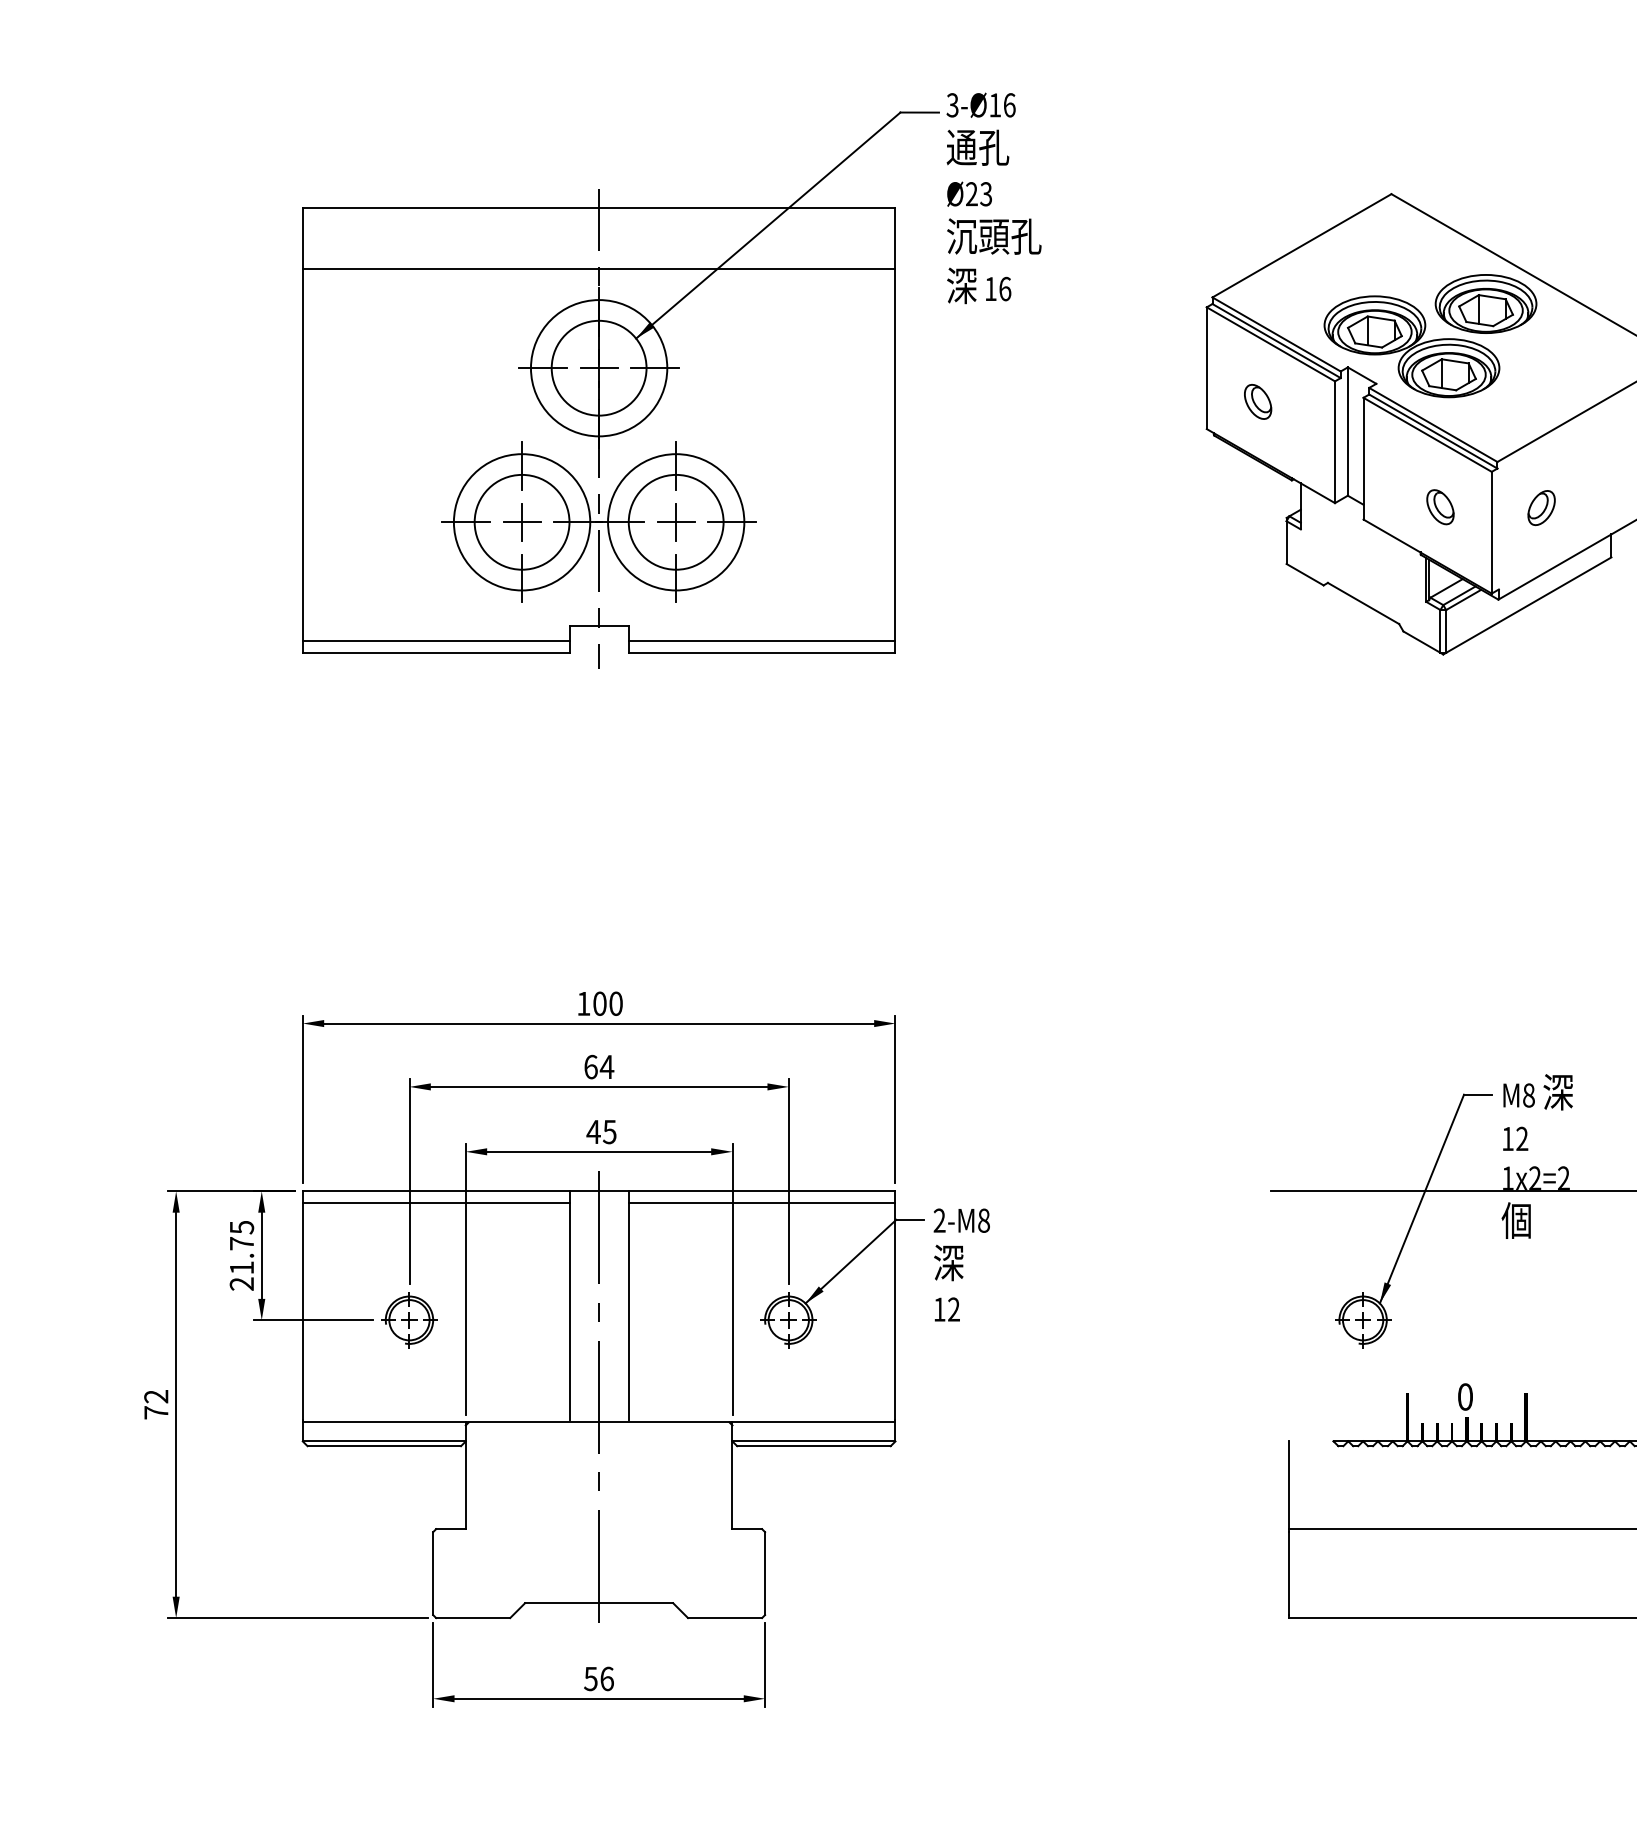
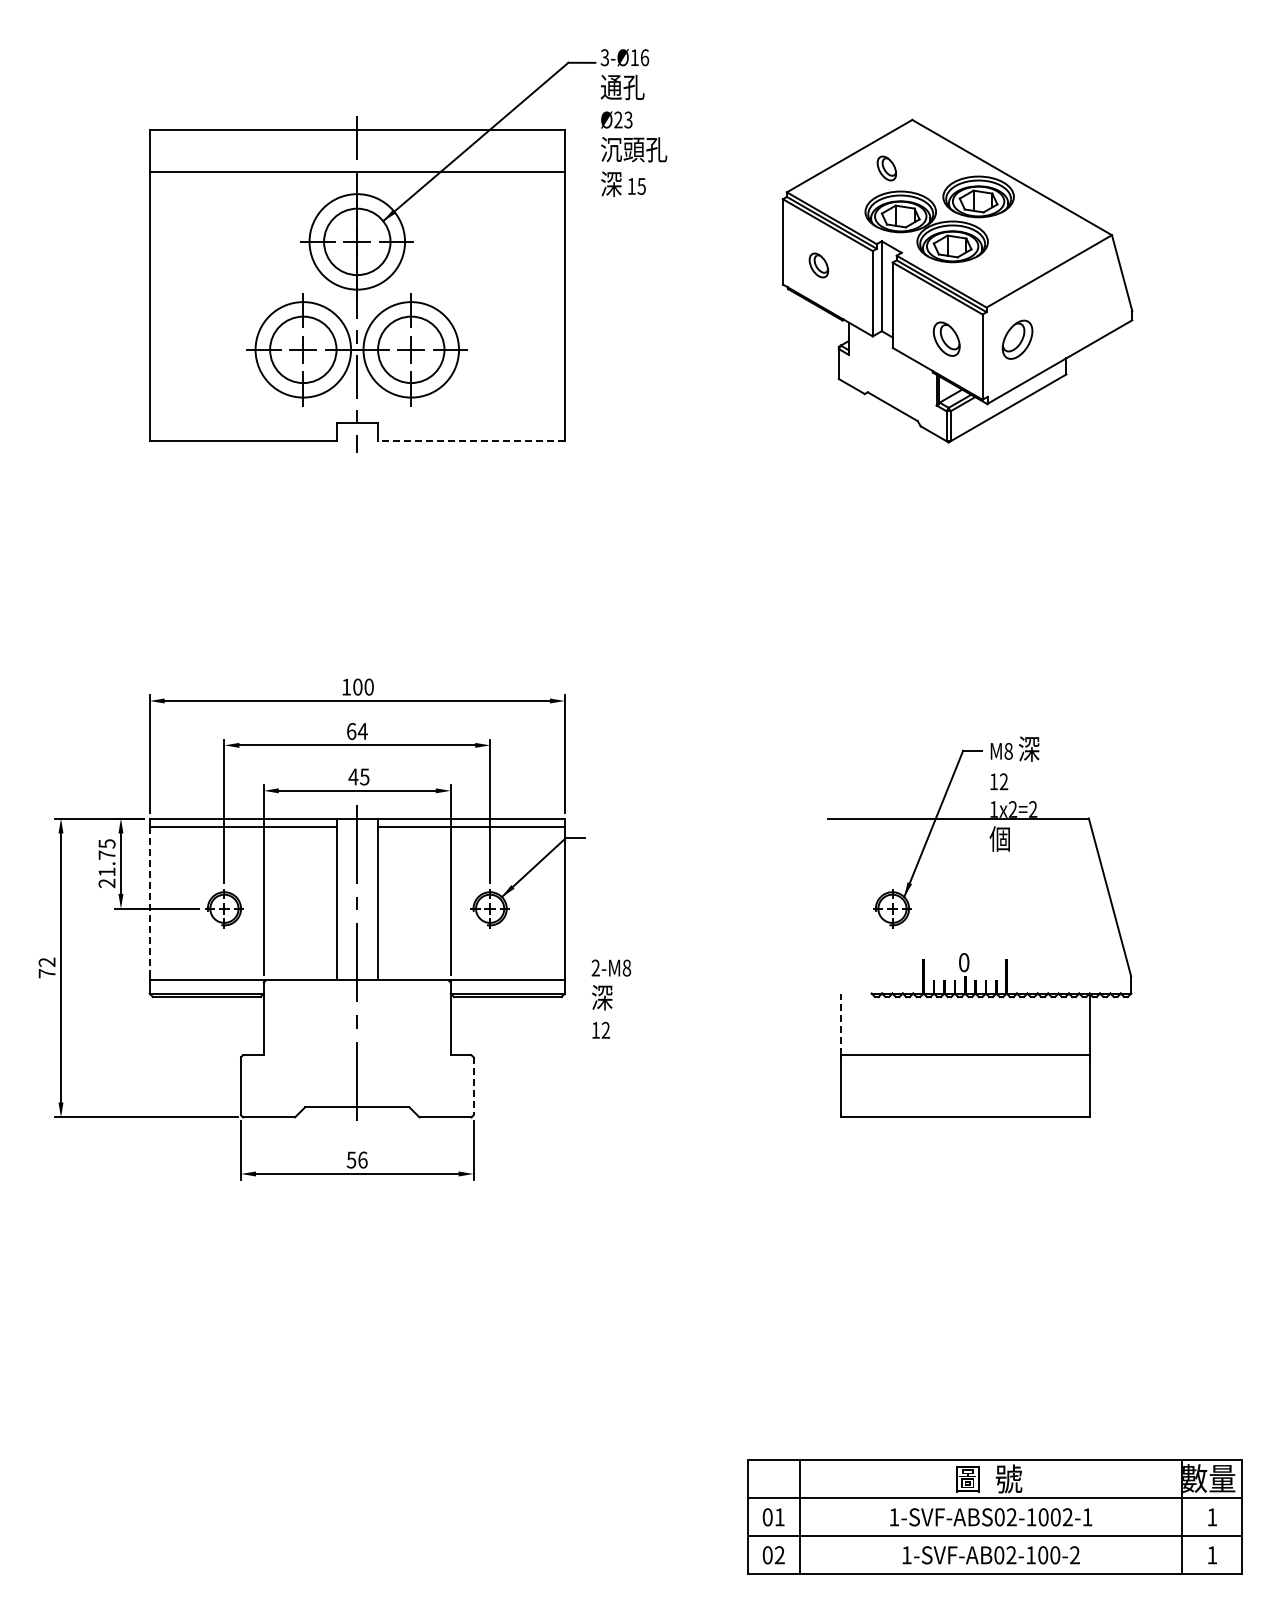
part: (1354, 263) -> (886, 168), added
text: (1004, 289) -> (641, 186), 16 -> 15
part: (1440, 507) -> (946, 339), size x1.4
part: (1541, 507) -> (1017, 339), size x1.6
line: (435, 640) -> (242, 432), removed
line: (762, 640) -> (471, 432), removed
line: (760, 653) -> (470, 441), solid -> dashed
text: (962, 1264) -> (611, 998), moved
line: (302, 1311) -> (149, 902), solid -> dashed
line: (1288, 1485) -> (840, 1024), solid -> dashed
line: (765, 1573) -> (473, 1086), solid -> dashed

